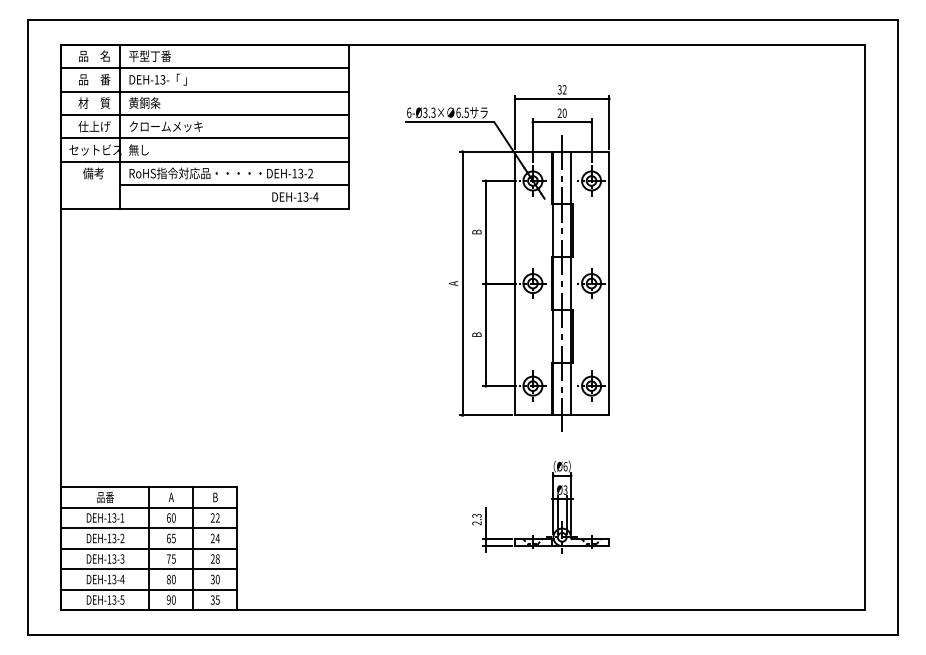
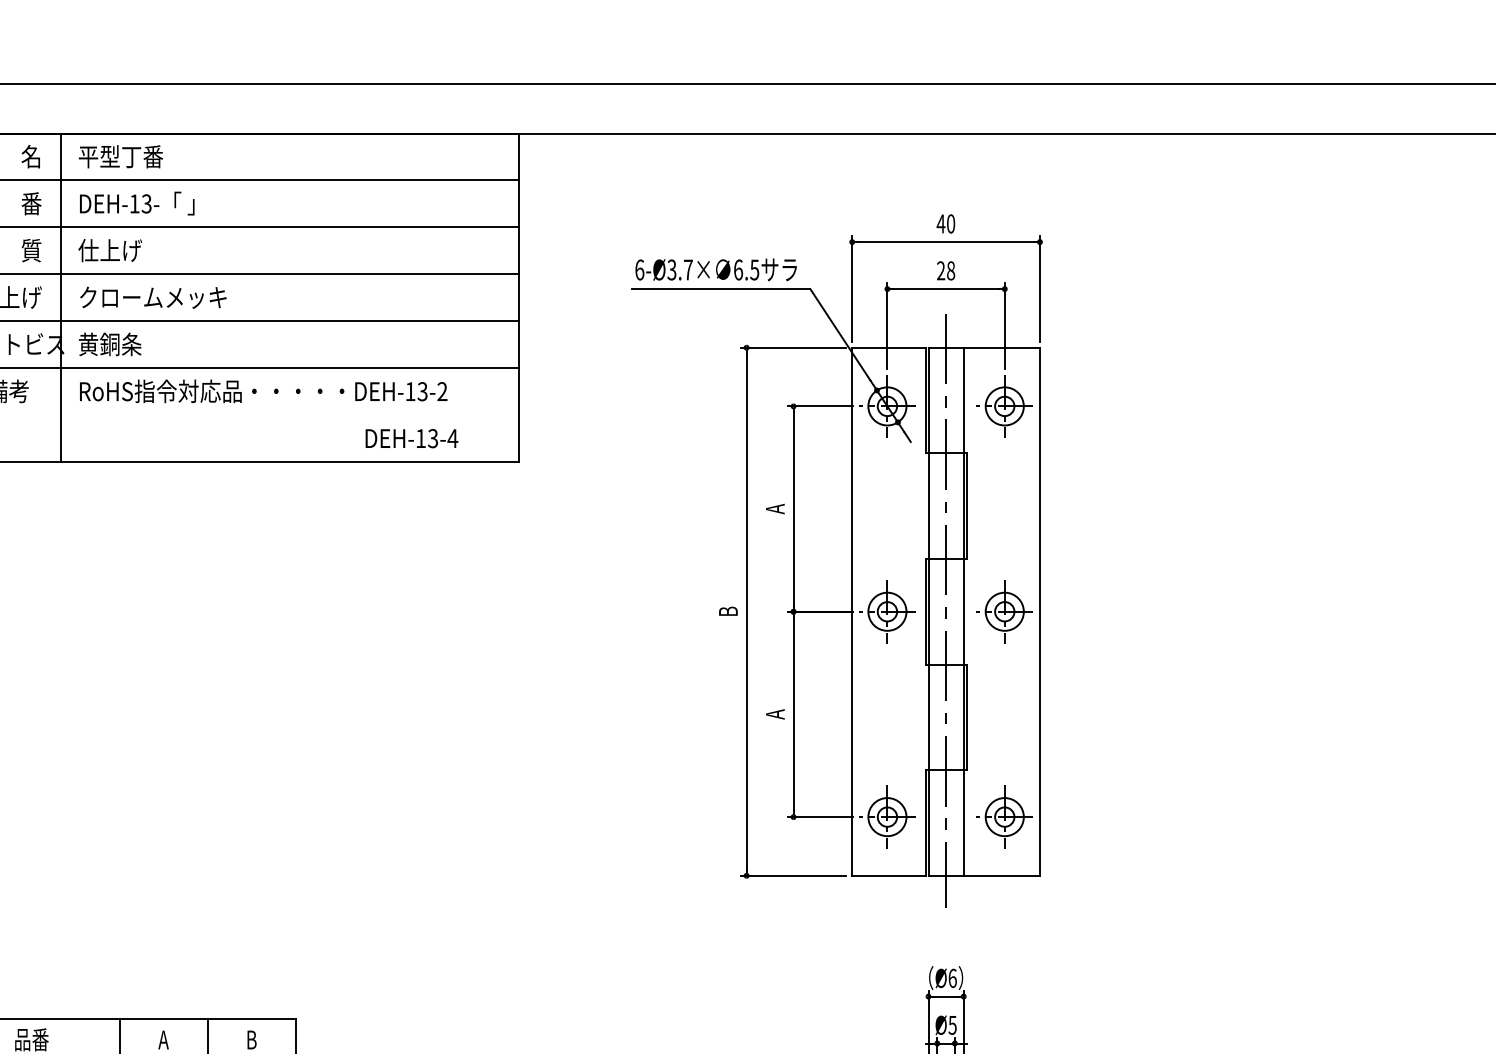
text: (561, 89) -> (944, 223), 32 -> 40
text: (144, 102) -> (109, 249), 黄銅条 -> 仕上げ
text: (433, 112) -> (688, 269), 6-Ø3.3× -> 6-Ø3.7×
text: (564, 113) -> (950, 271), 20 -> 28
text: (144, 149) -> (109, 343), 無し -> 黄銅条
line: (234, 185) -> (289, 415), removed
text: (476, 231) -> (774, 507), B -> A
text: (453, 283) -> (728, 611), A -> B
text: (476, 334) -> (774, 713), B -> A
text: (565, 489) -> (952, 1024), Ø3 -> Ø5

